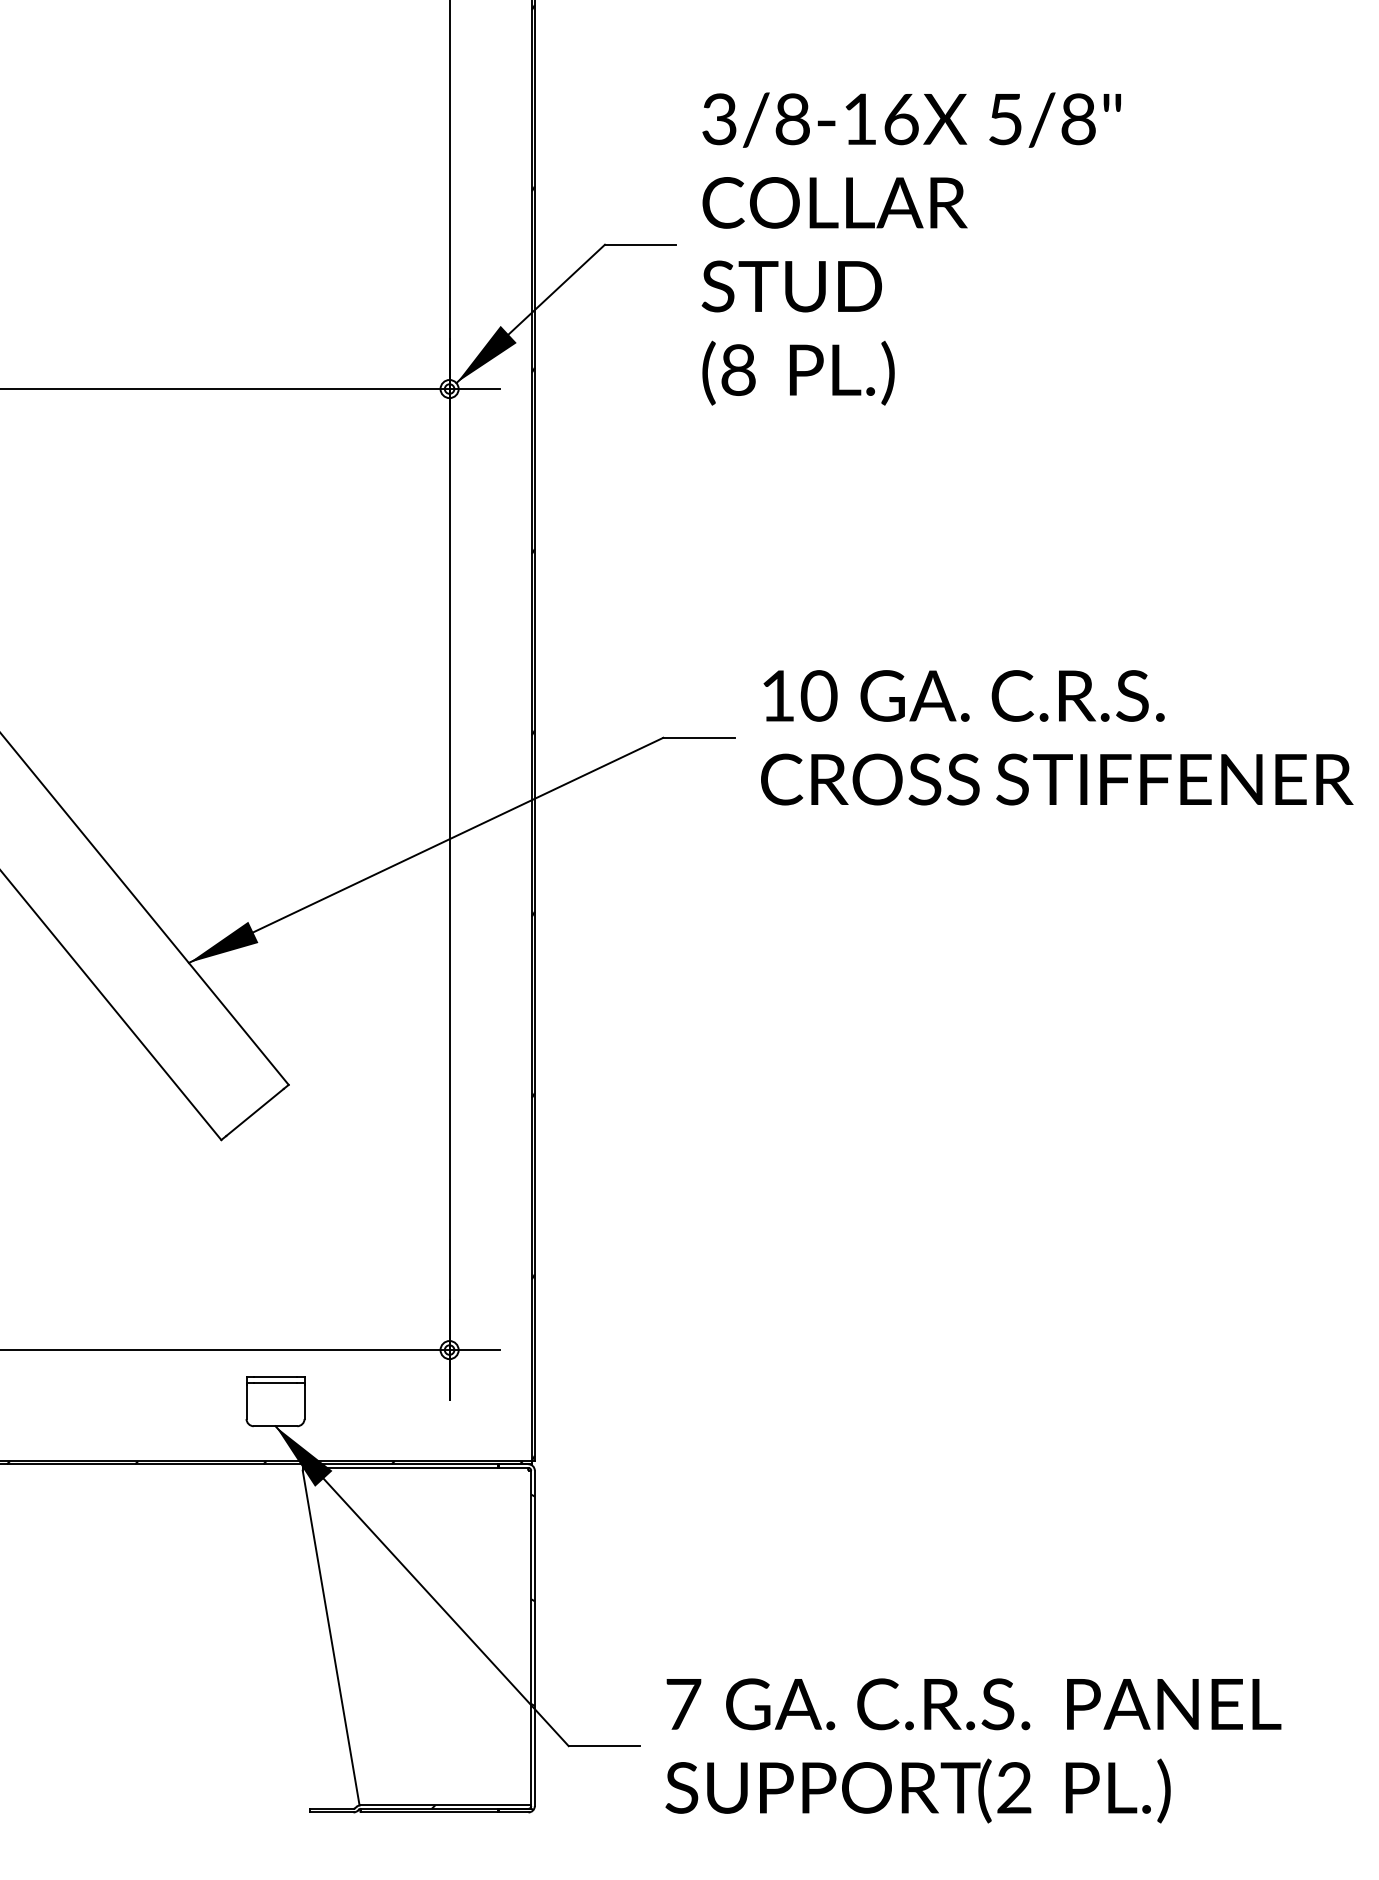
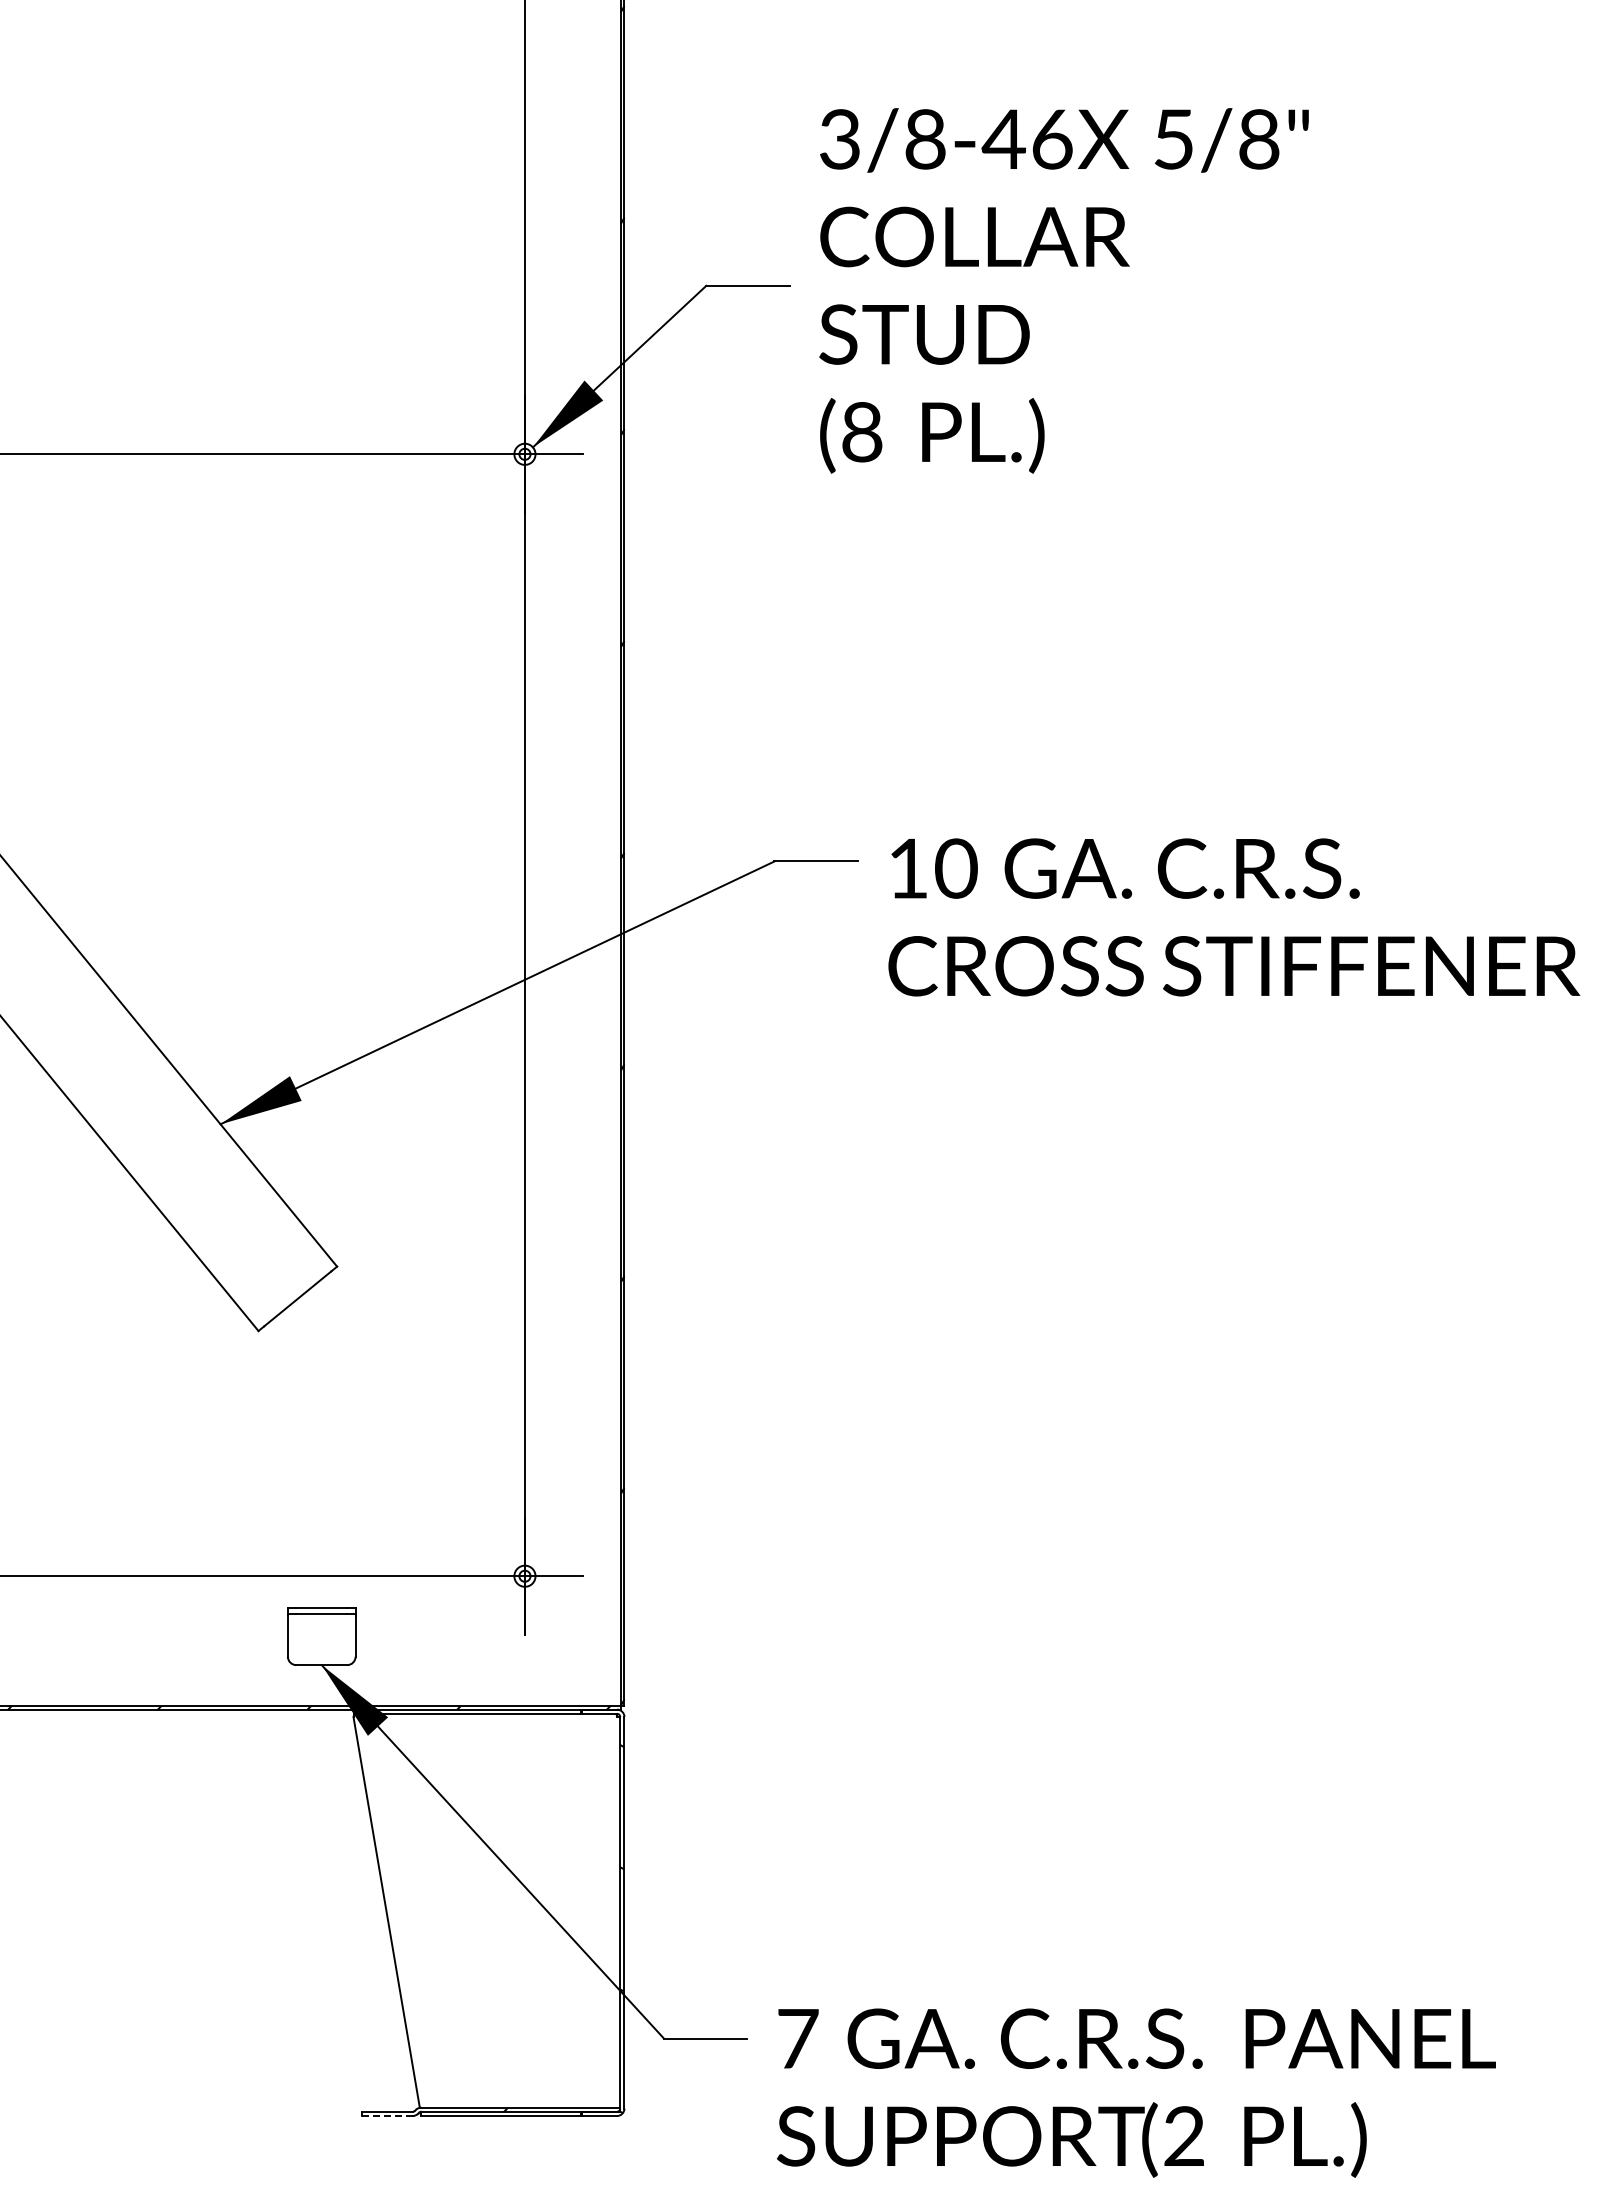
text: (859, 118) -> (1003, 138), 3/8-16 -> 3/8-46
text: (1057, 737) -> (1234, 917), moved
text: (973, 1750) -> (1136, 2092), moved
line: (331, 1812) -> (387, 2116), solid -> dashed

